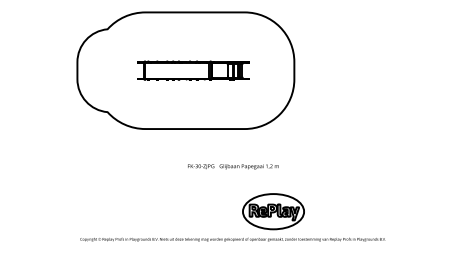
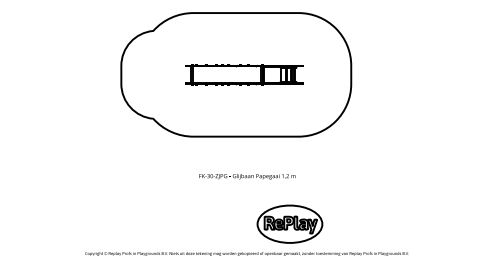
part: (185, 70) -> (235, 74), moved

